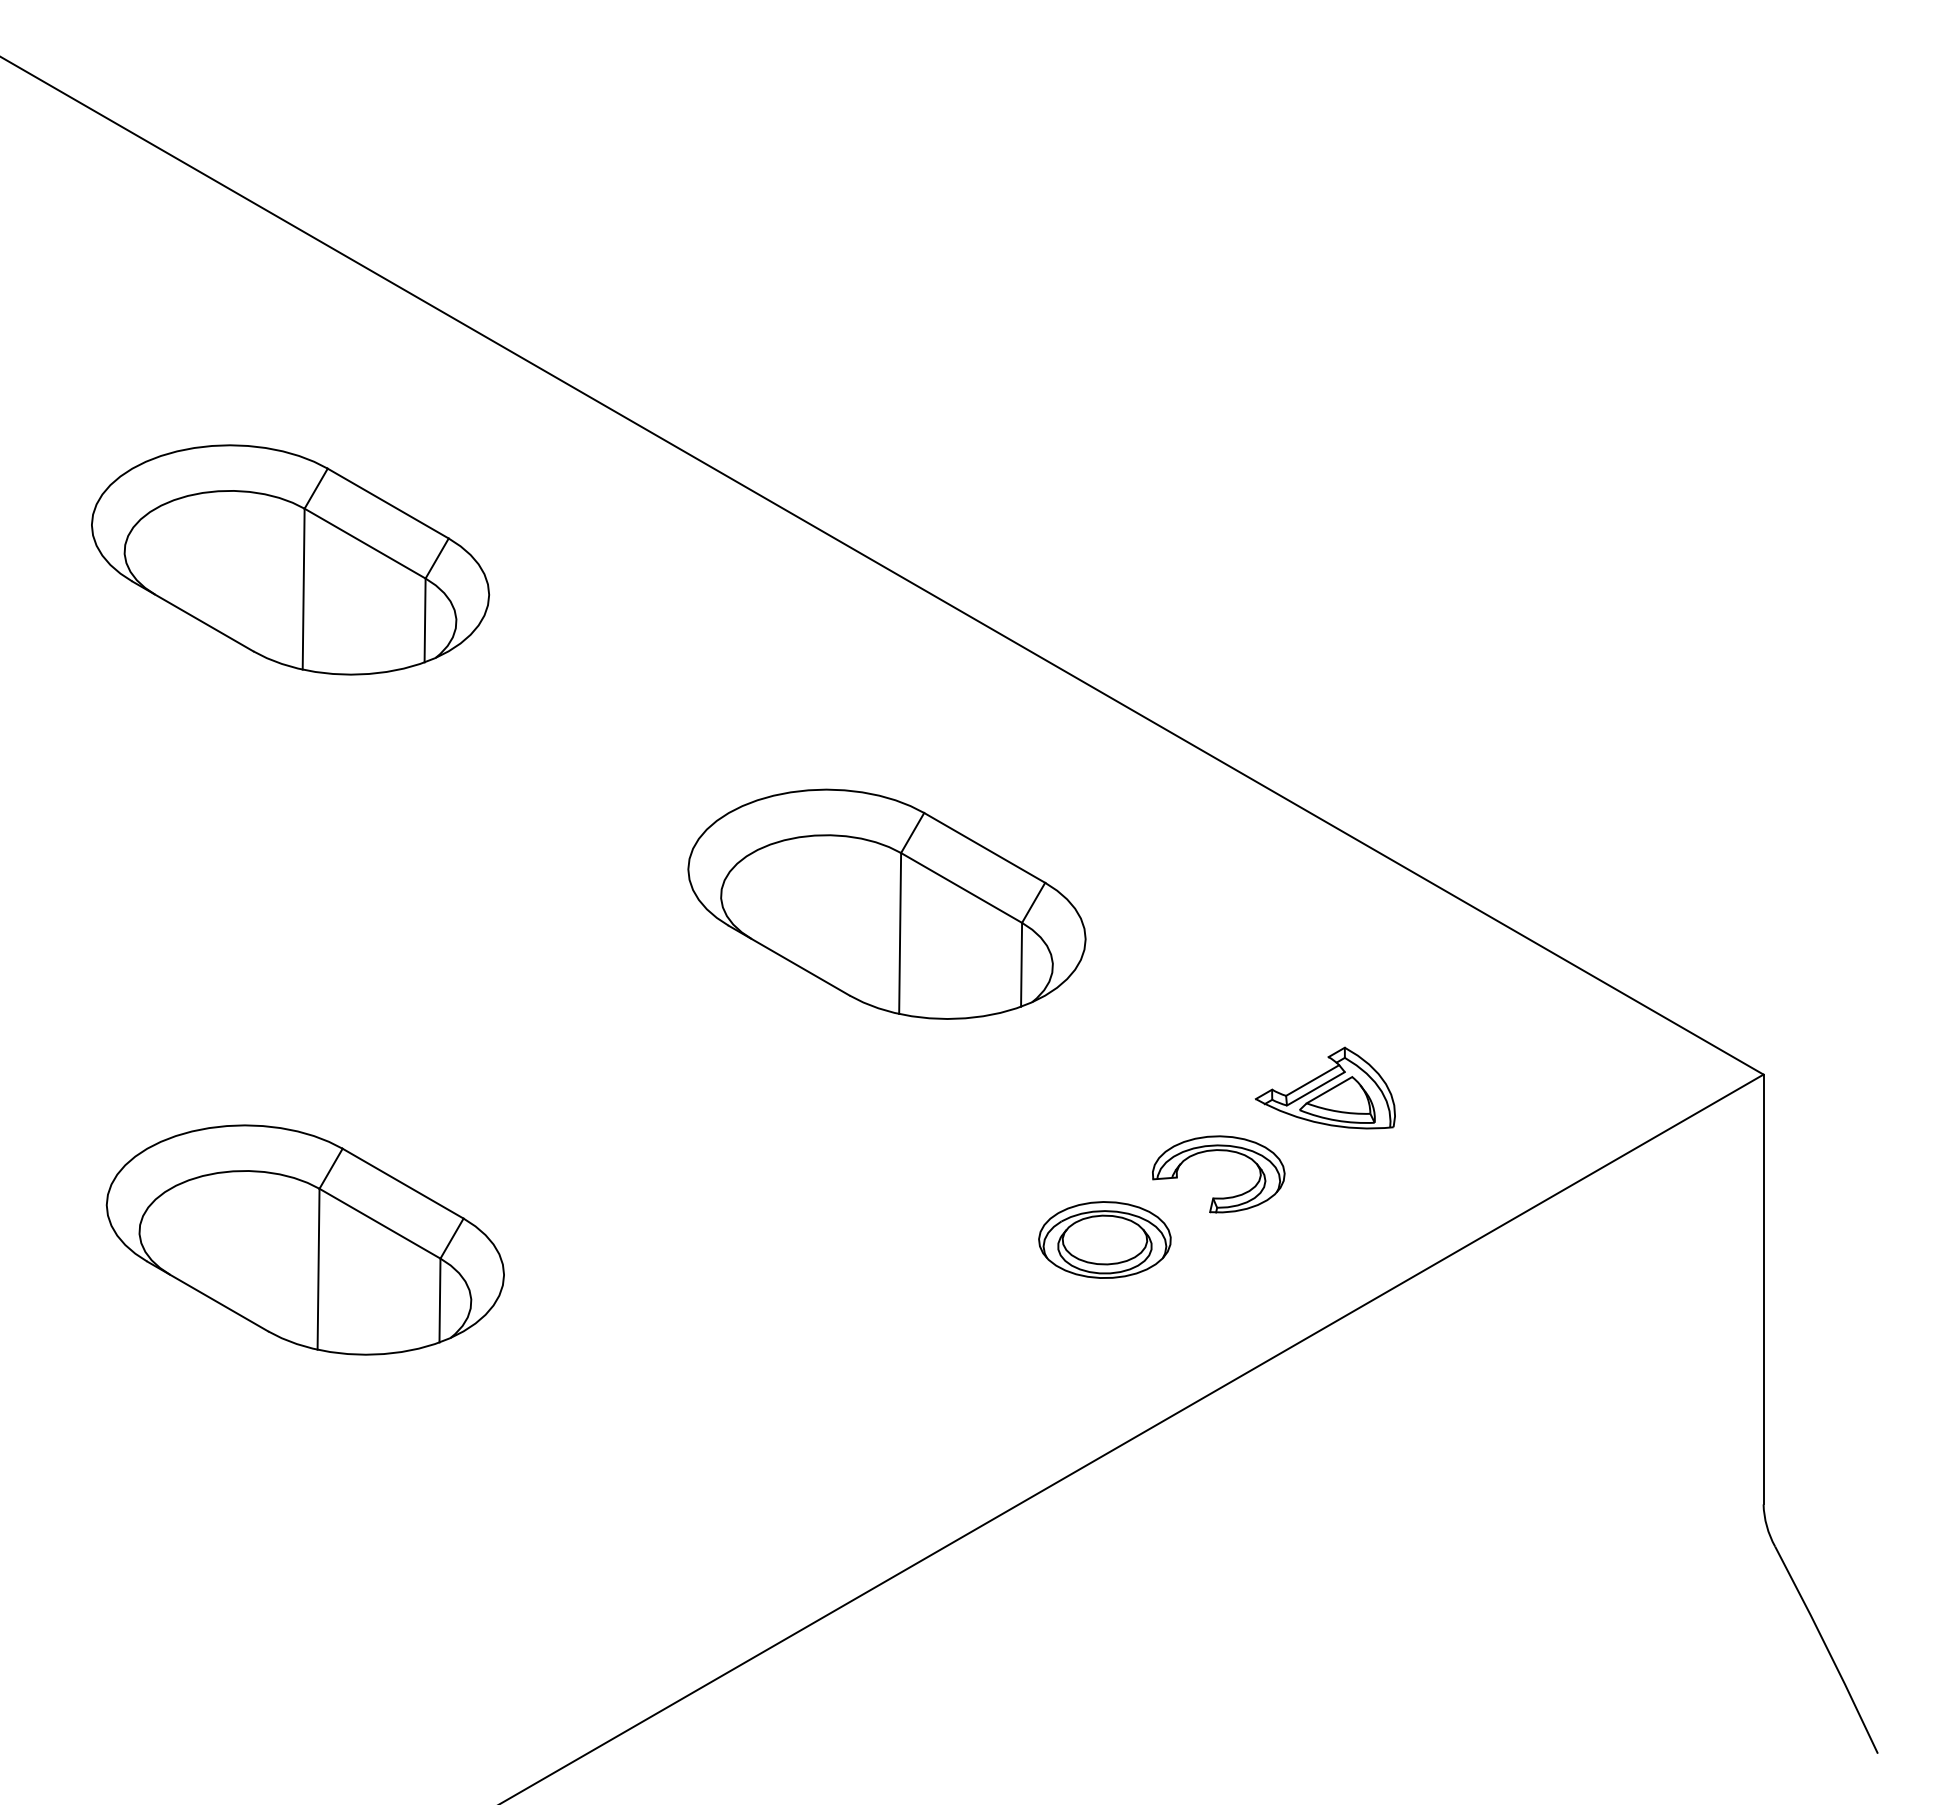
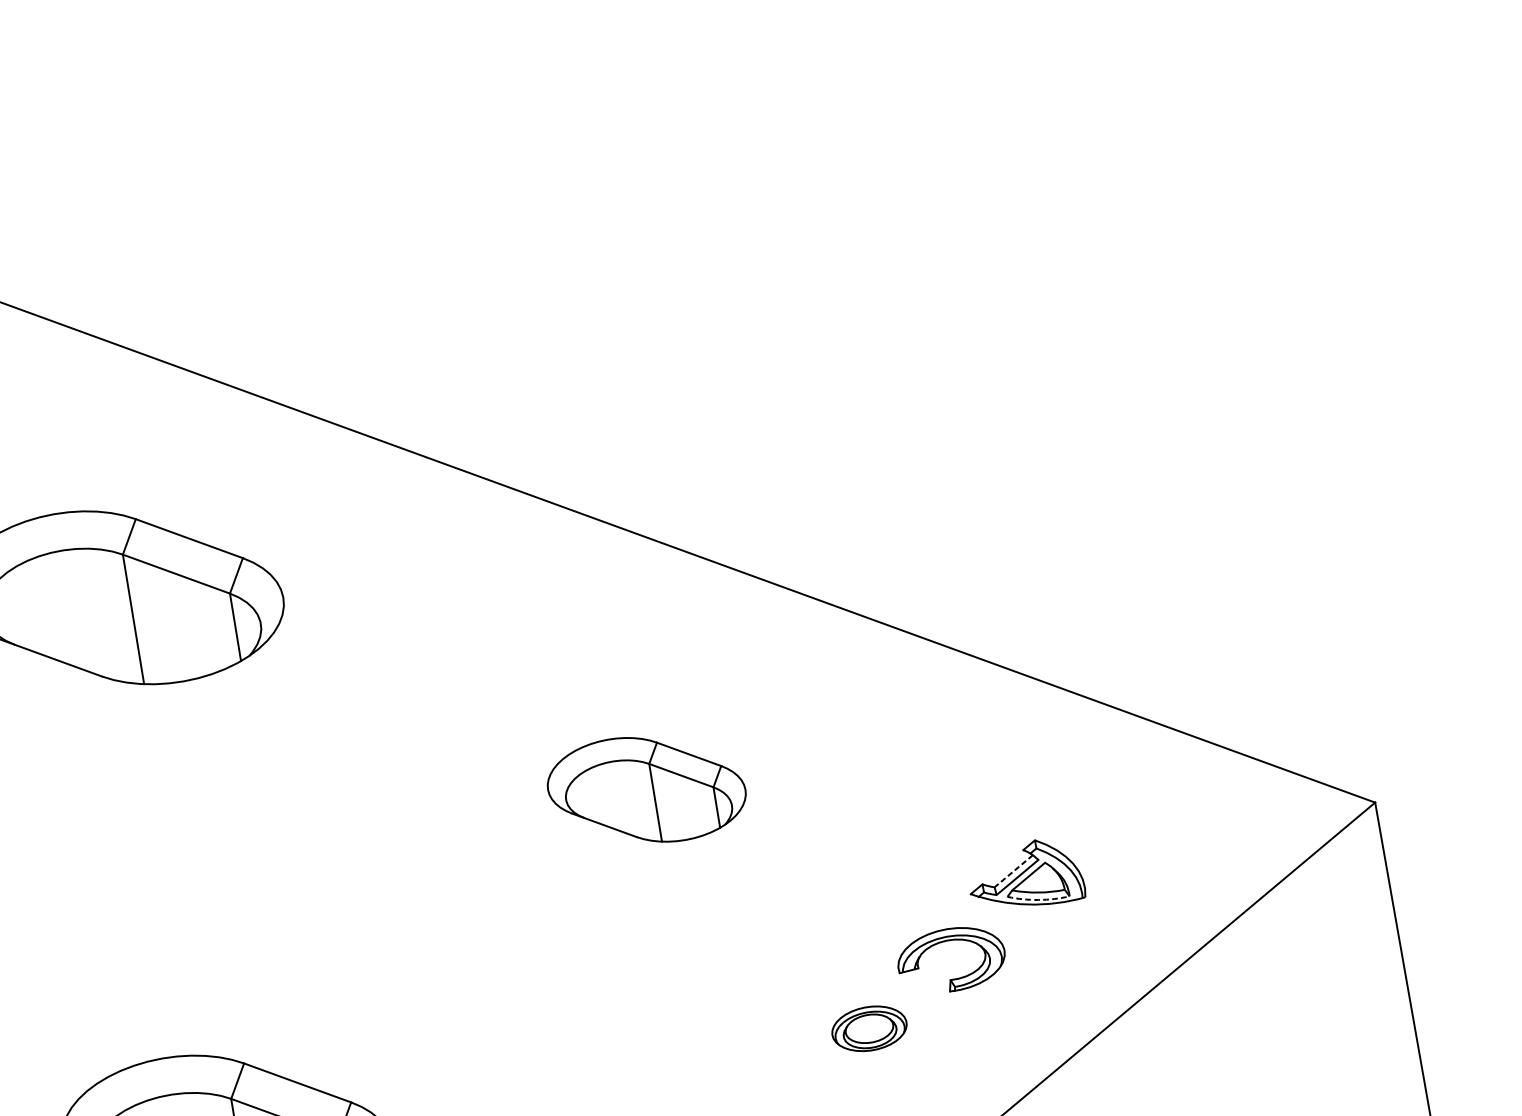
part: (886, 903) -> (646, 789), size x0.6
line: (1312, 1080) -> (1013, 871), solid -> dashed
arc: (1336, 1120) -> (1038, 899), solid -> dashed
part: (1104, 1239) -> (869, 1028), size x0.7

